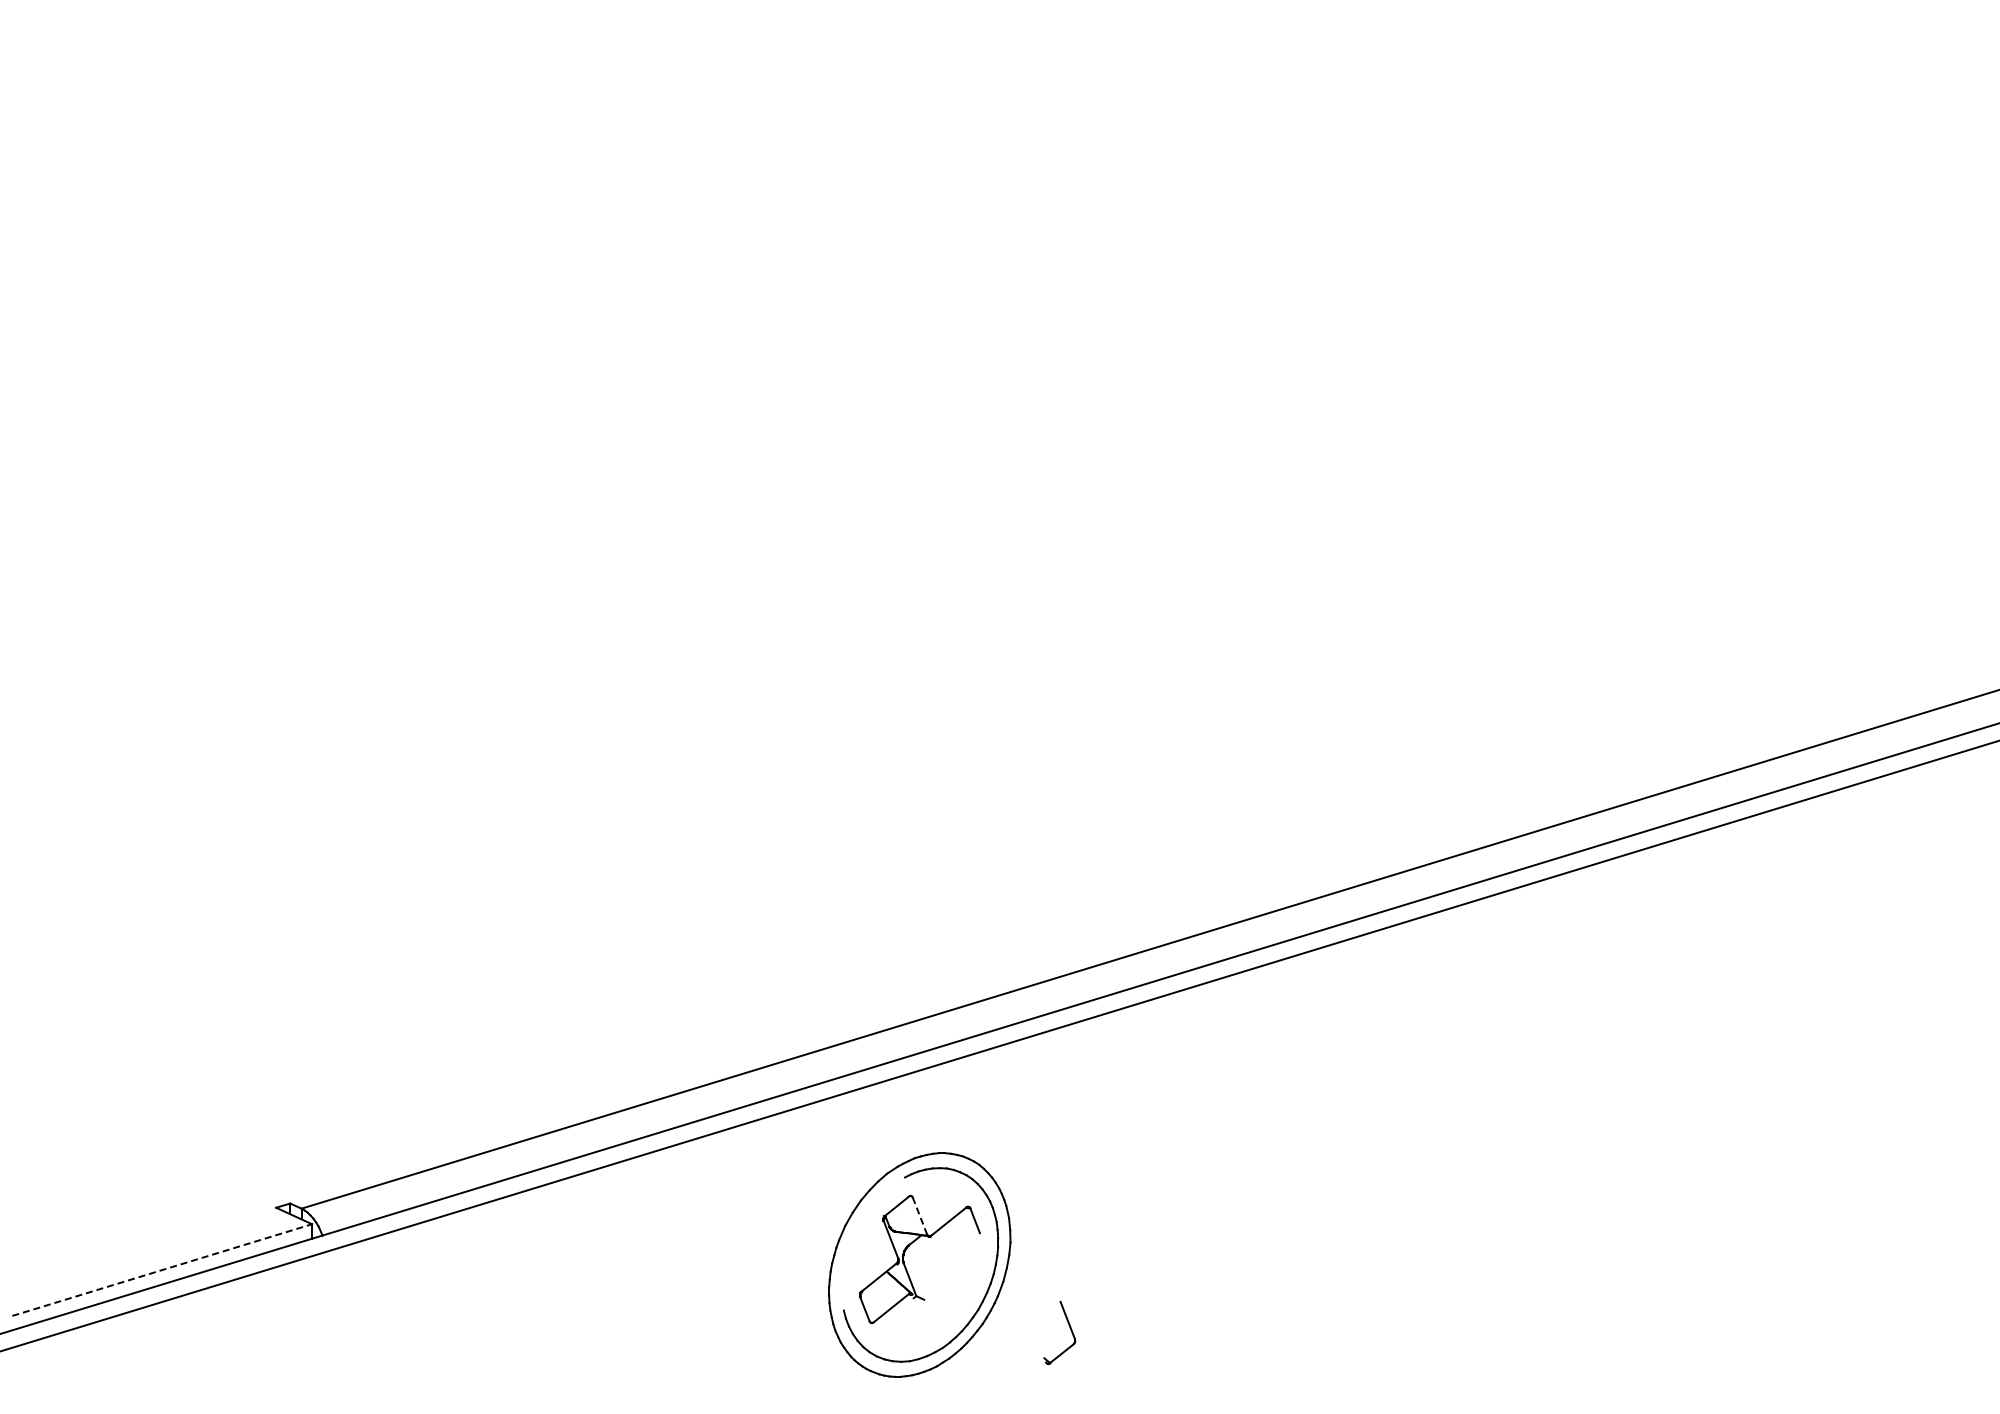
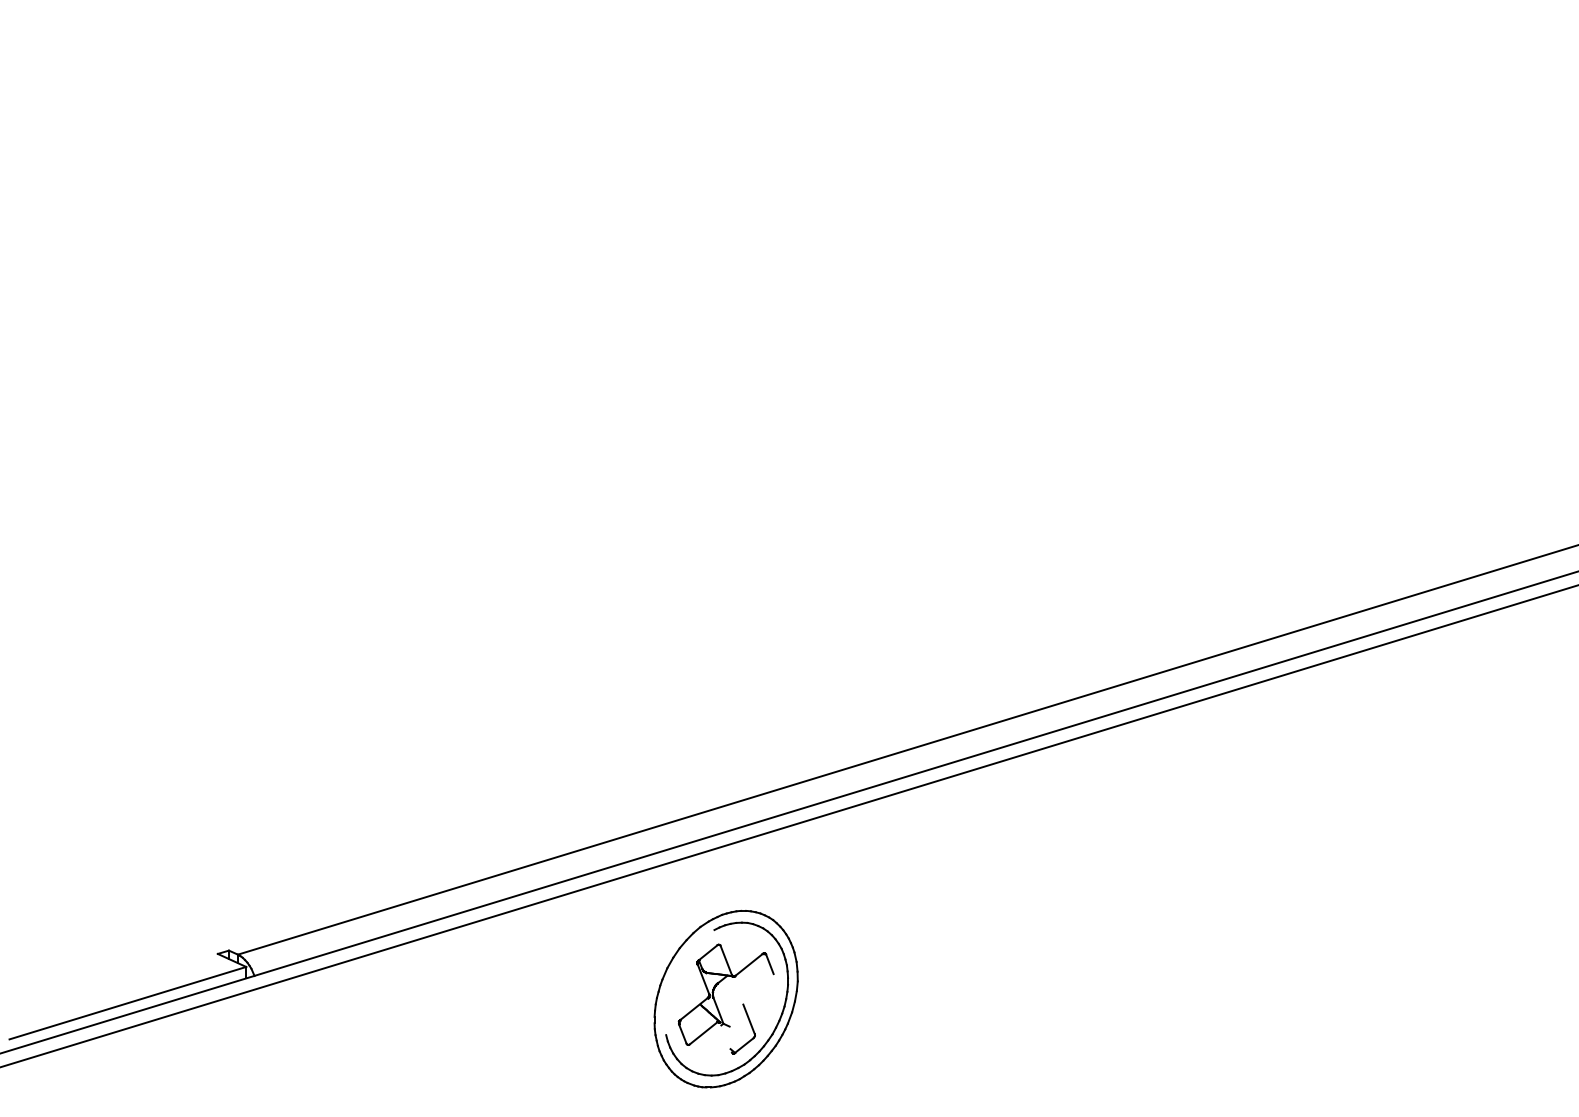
line: (919, 1216) -> (725, 960), dashed -> solid
line: (162, 1270) -> (128, 1003), dashed -> solid
part: (1069, 1328) -> (750, 1025), moved

